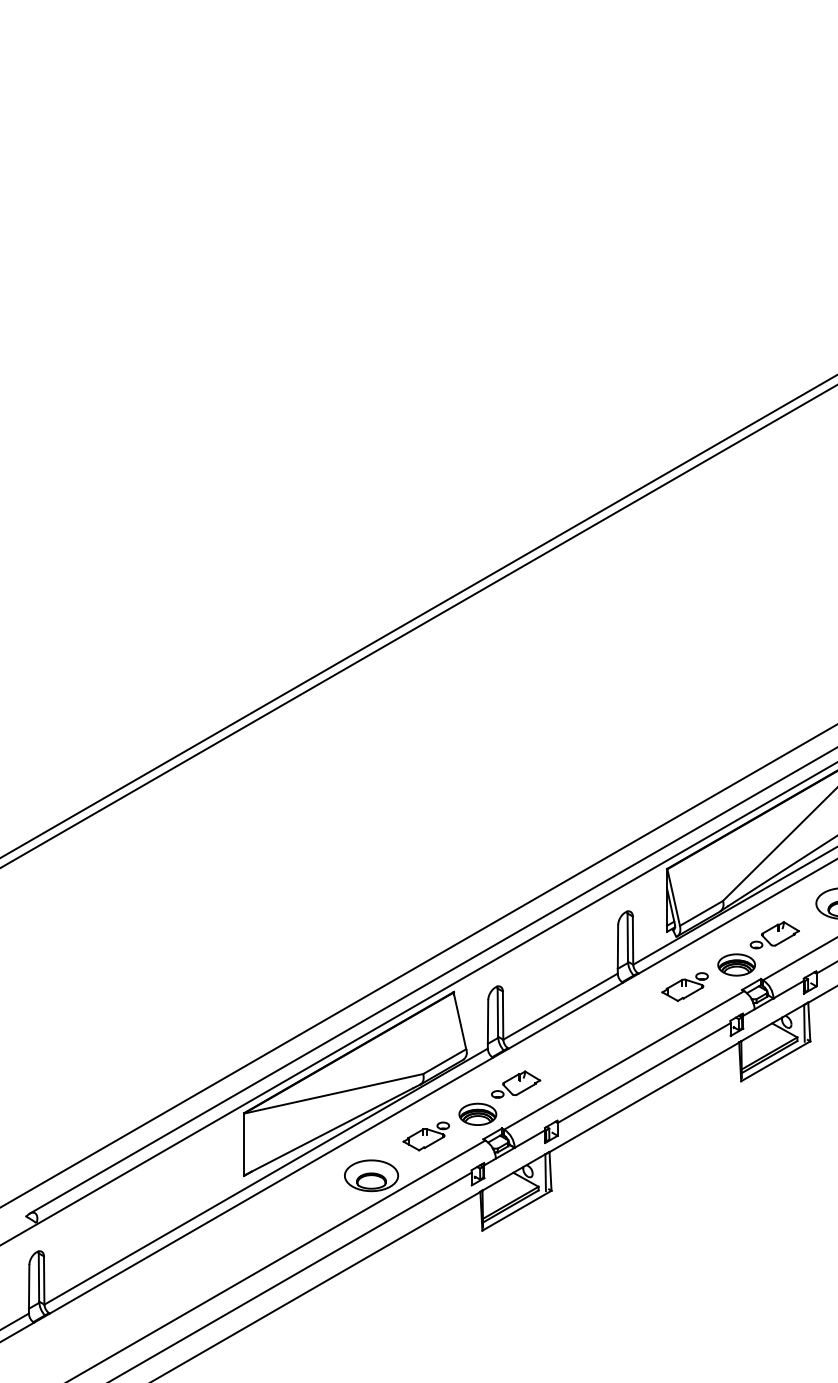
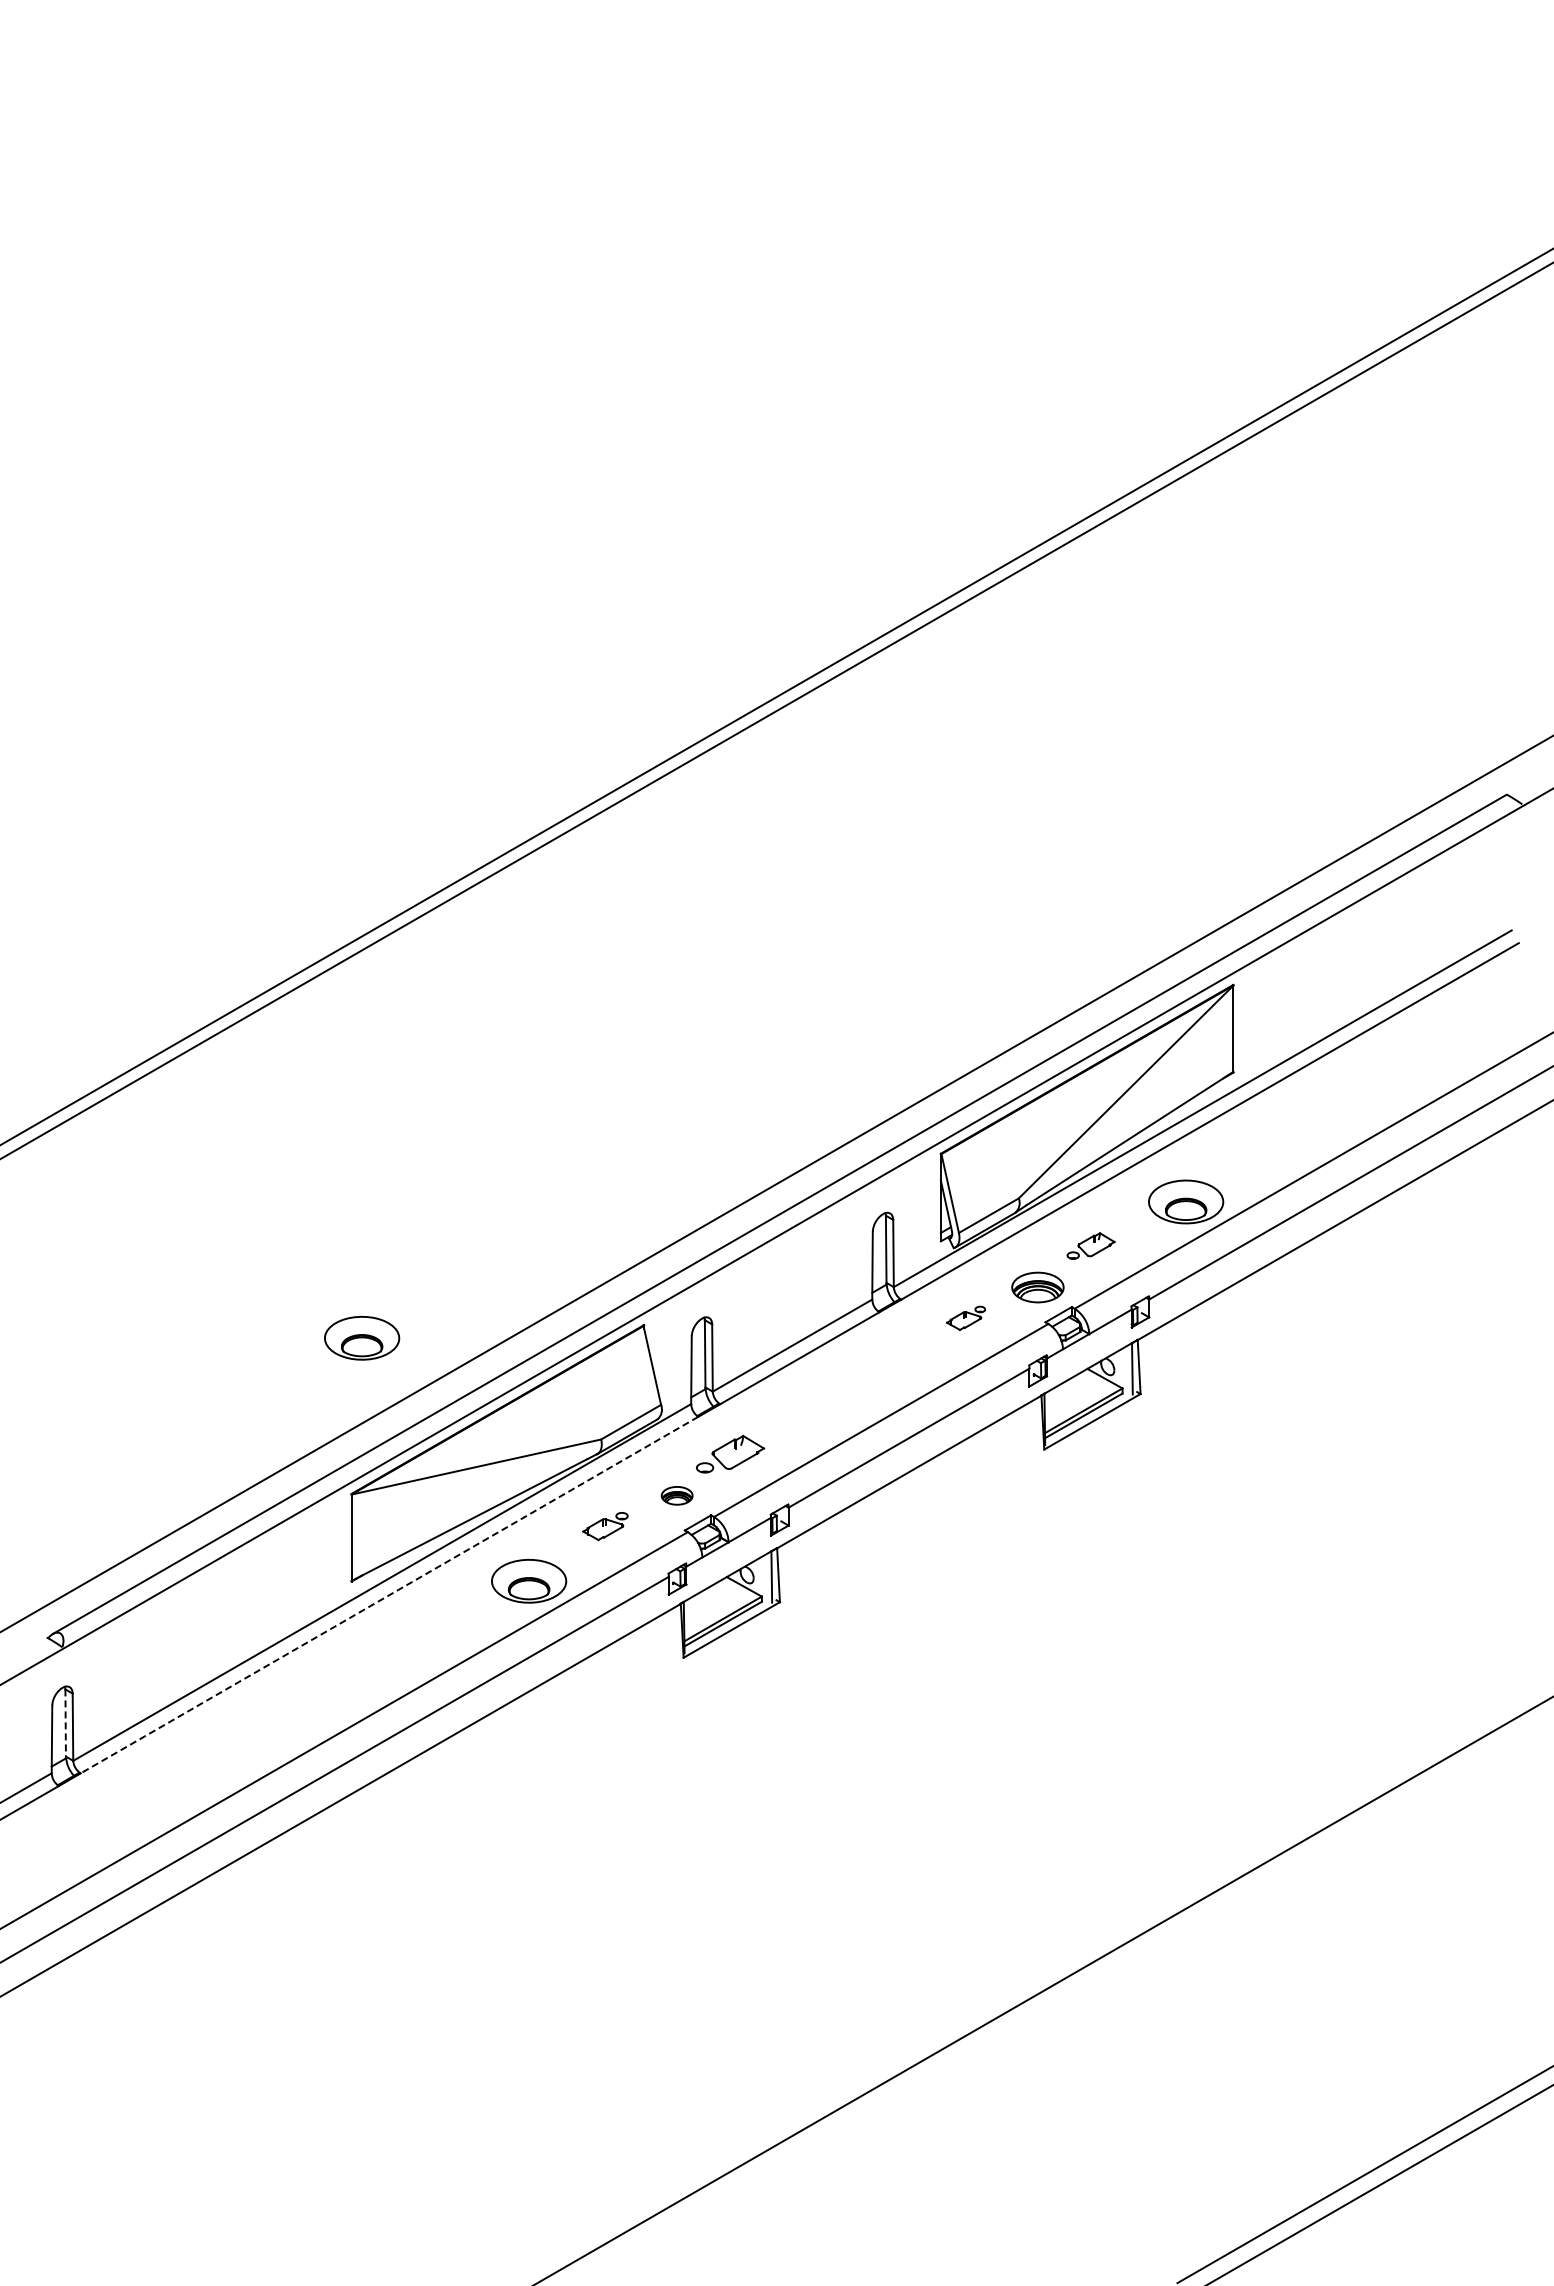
part: (774, 934) -> (1090, 1245), size x0.7
part: (684, 987) -> (965, 1318), size x0.6
part: (251, 1000) -> (362, 1337), added
part: (477, 1114) -> (676, 1495), size x0.6
part: (426, 1136) -> (605, 1526), size x0.7
line: (271, 1185) -> (389, 1595), solid -> dashed
line: (38, 1277) -> (65, 1723), solid -> dashed

